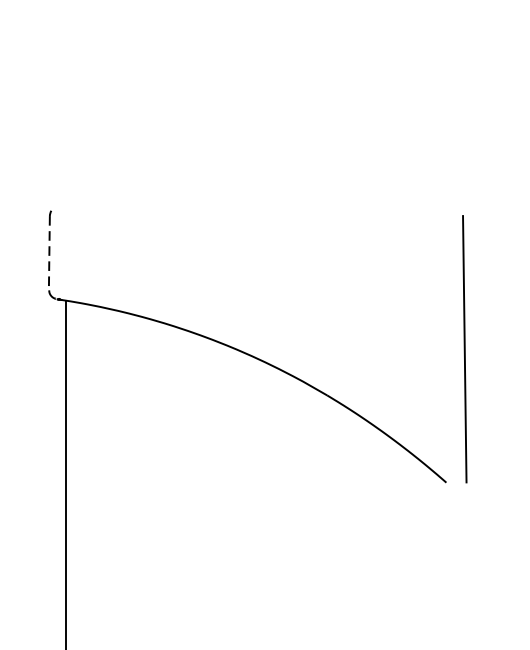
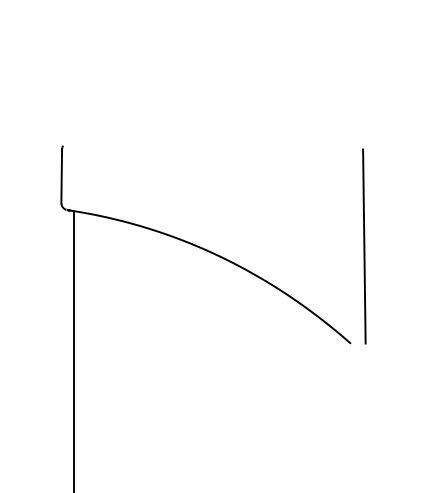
line: (49, 254) -> (61, 177), dashed -> solid

